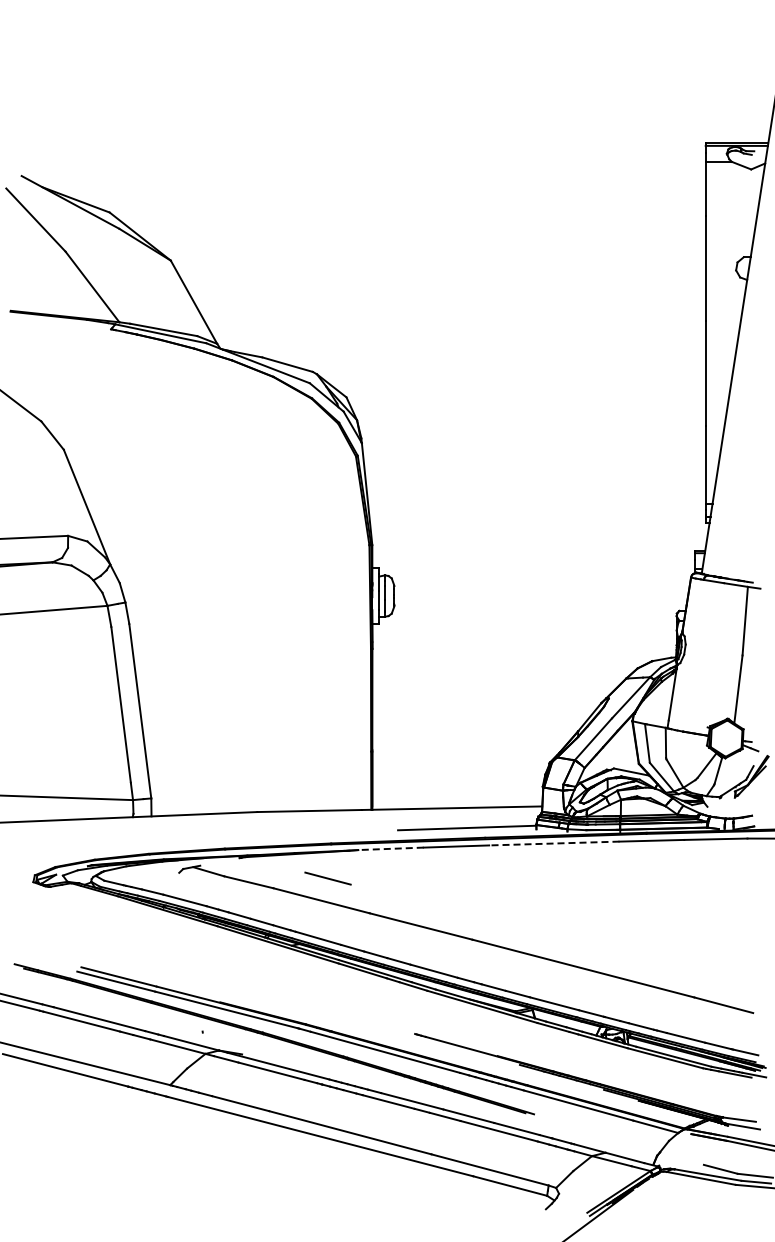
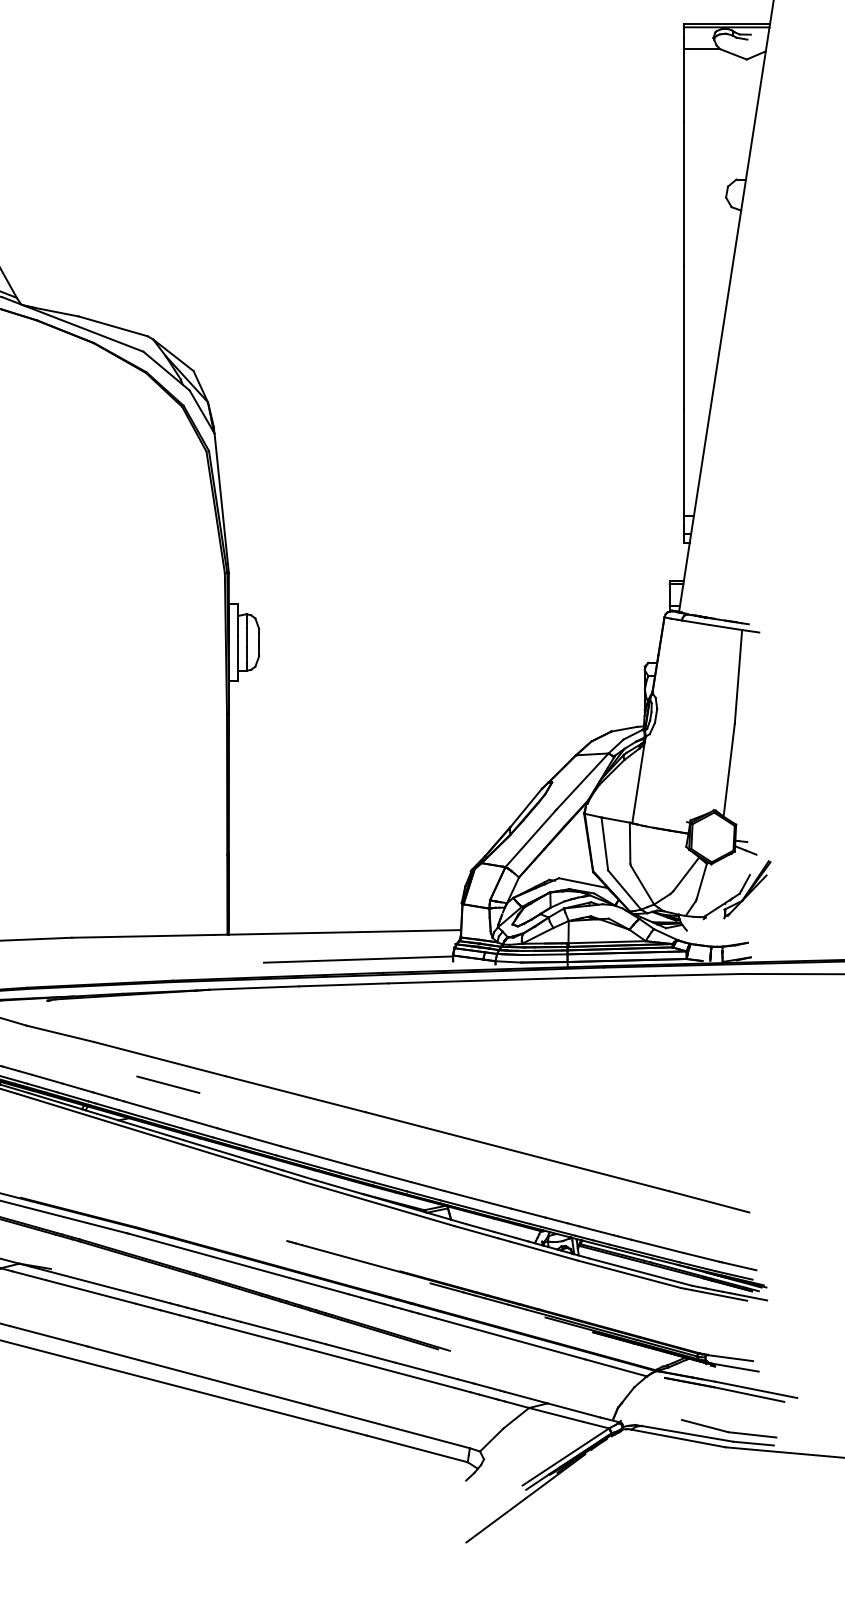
line: (553, 843) -> (476, 980), dashed -> solid
line: (390, 848) -> (253, 987), dashed -> solid
line: (327, 878) -> (167, 1084), moved

